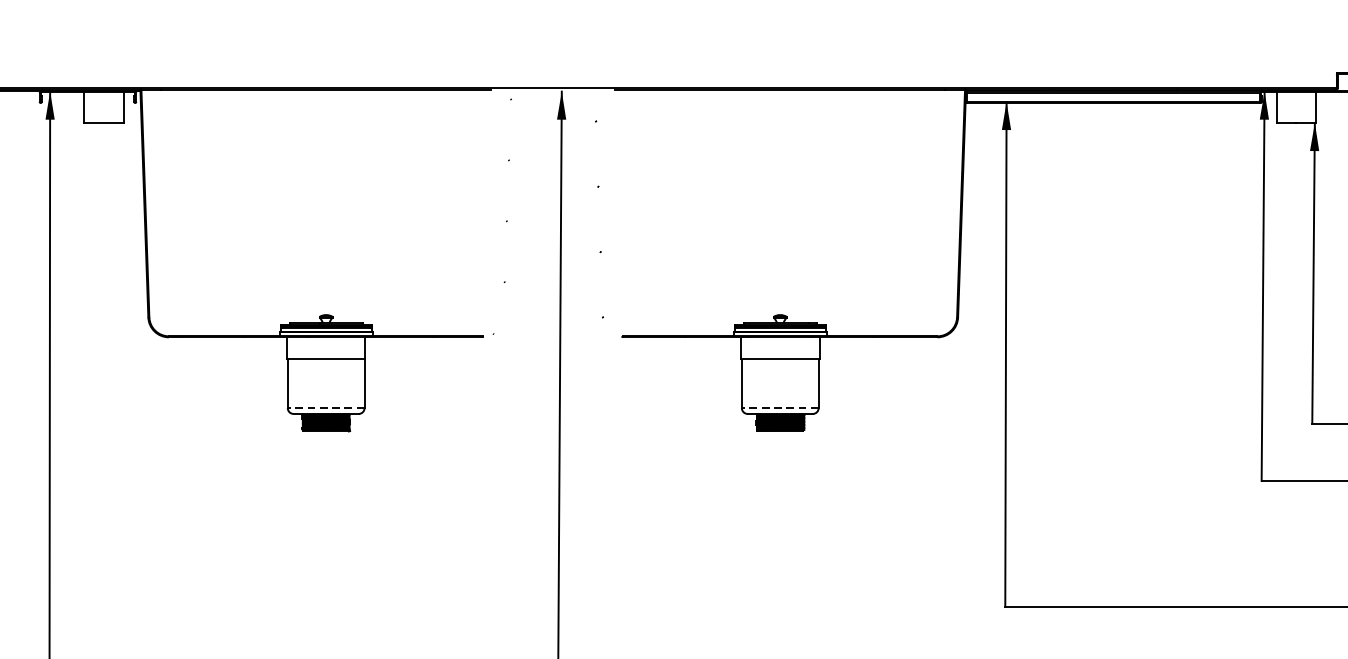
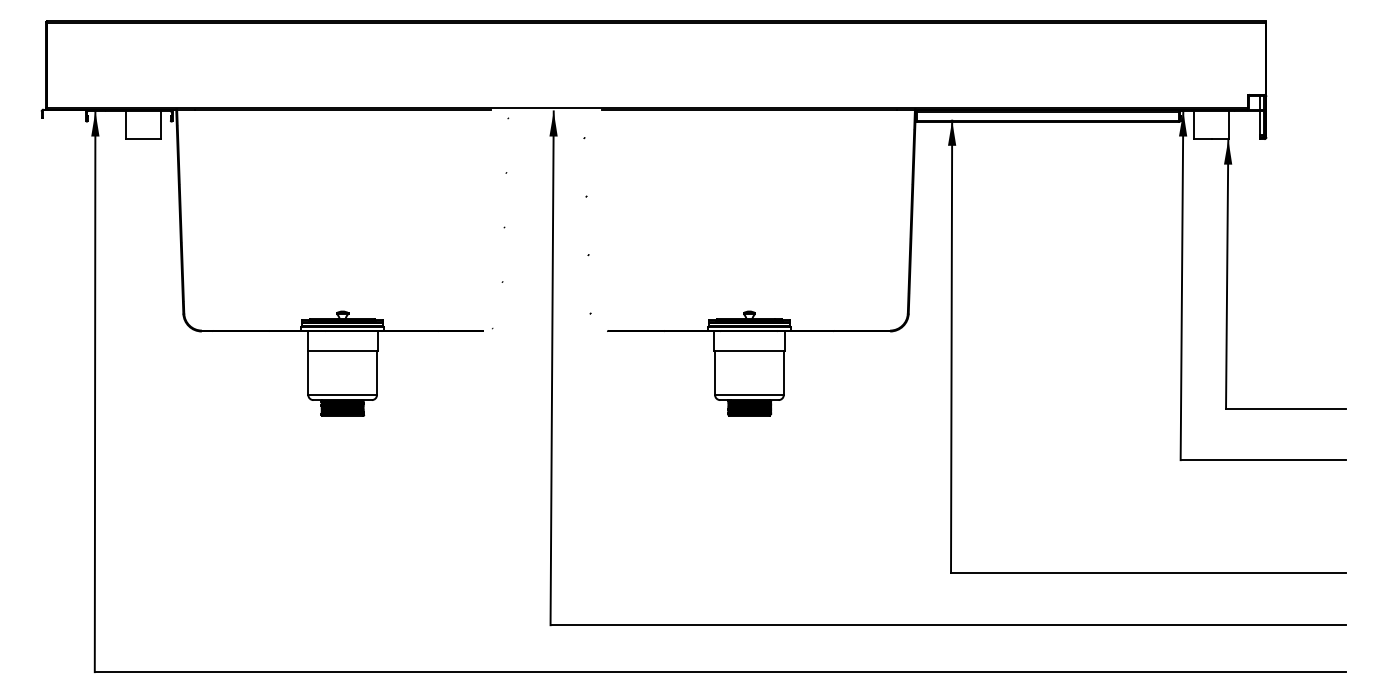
line: (326, 407) -> (342, 394), dashed -> solid
line: (779, 407) -> (748, 394), dashed -> solid

